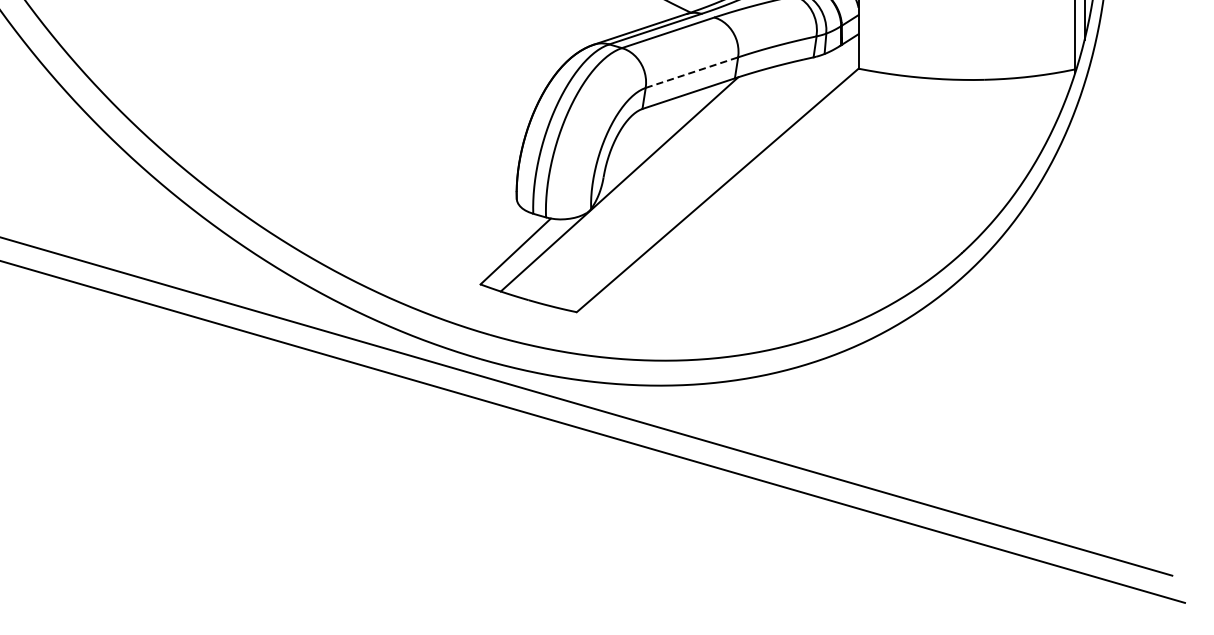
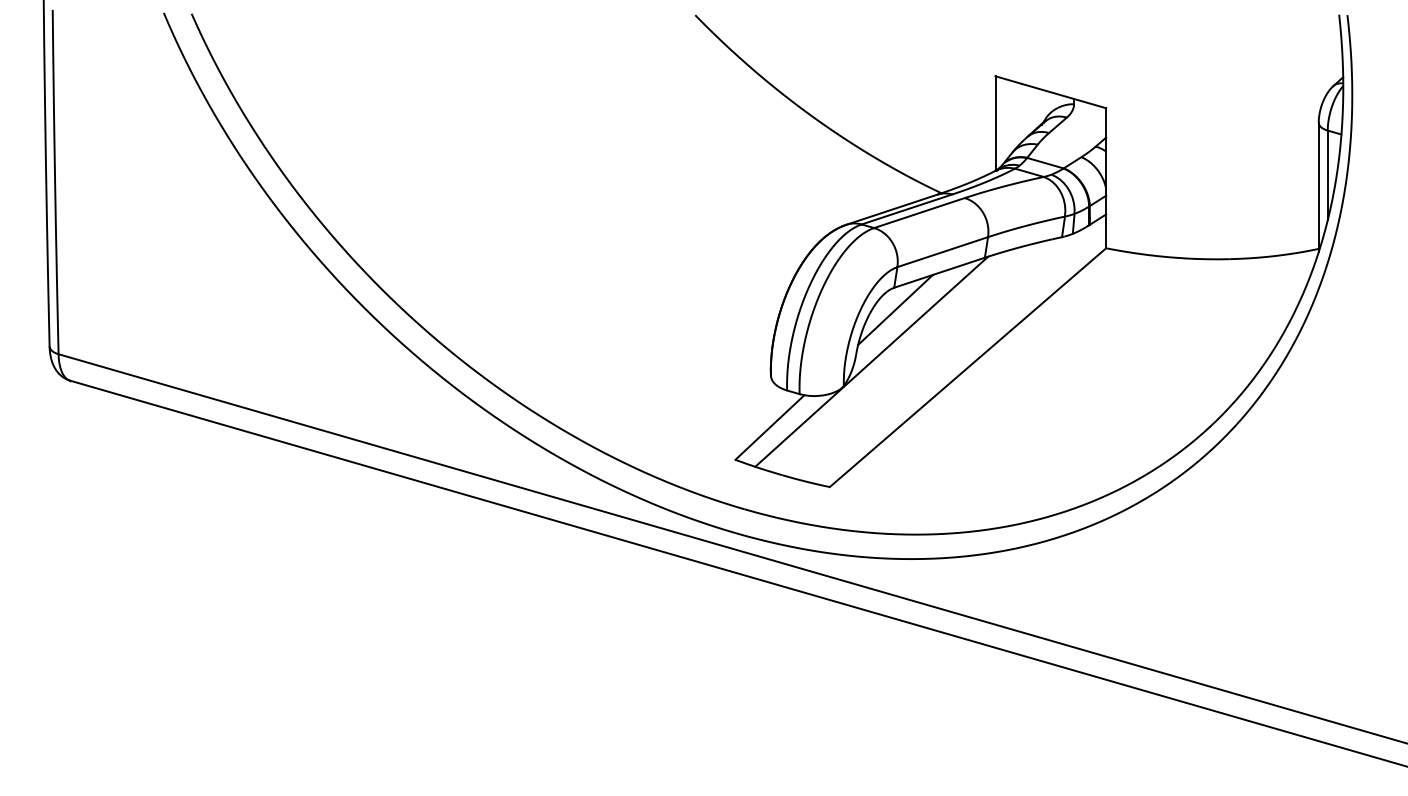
line: (691, 73) -> (942, 252), dashed -> solid
line: (643, 131) -> (895, 309), added

